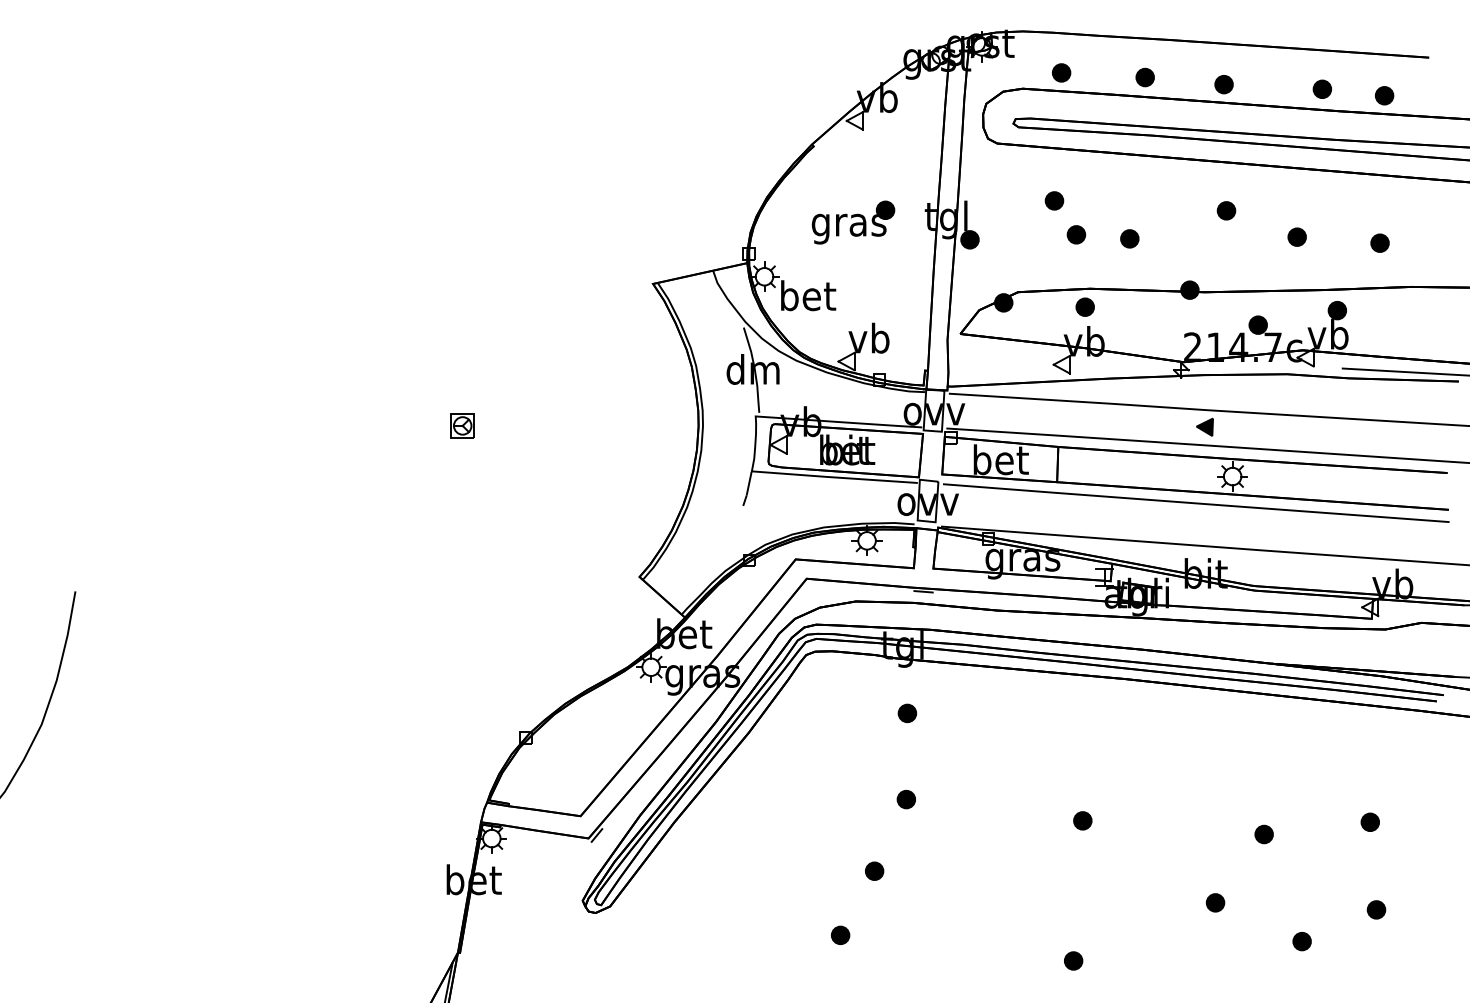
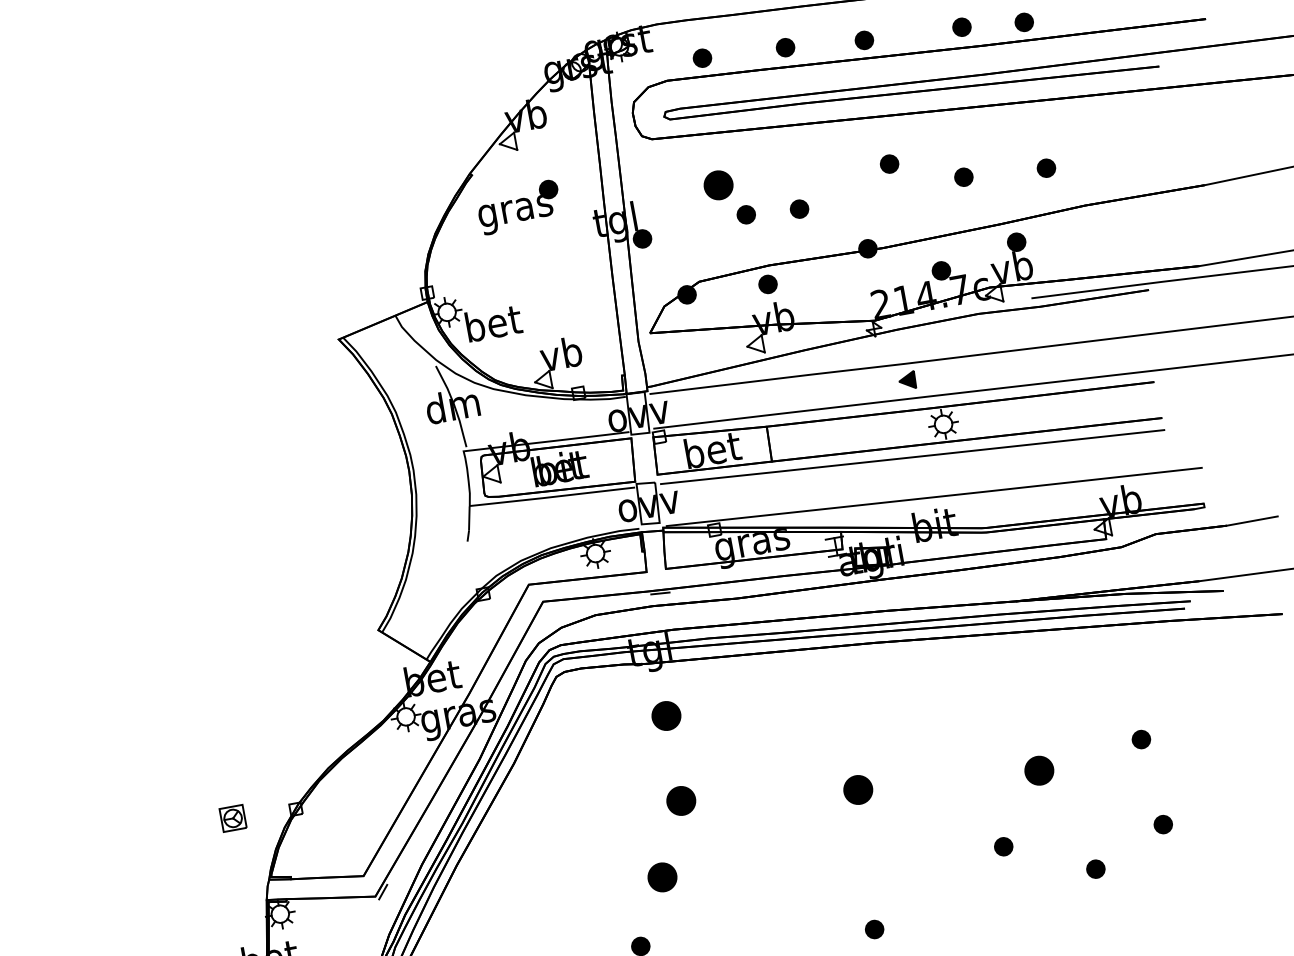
part: (1054, 200) -> (718, 184), size x1.6
part: (853, 222) -> (519, 207), moved
part: (462, 425) -> (232, 818), moved
part: (907, 713) -> (666, 716), size x1.6
part: (905, 799) -> (680, 801), size x1.6
part: (1082, 820) -> (858, 789), size x1.6
part: (1263, 834) -> (1038, 770), size x1.6
part: (874, 870) -> (662, 876), size x1.6

